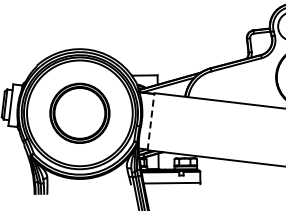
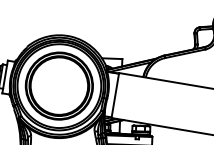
part: (79, 113) -> (59, 86), size x1.43
line: (150, 121) -> (114, 95), dashed -> solid

